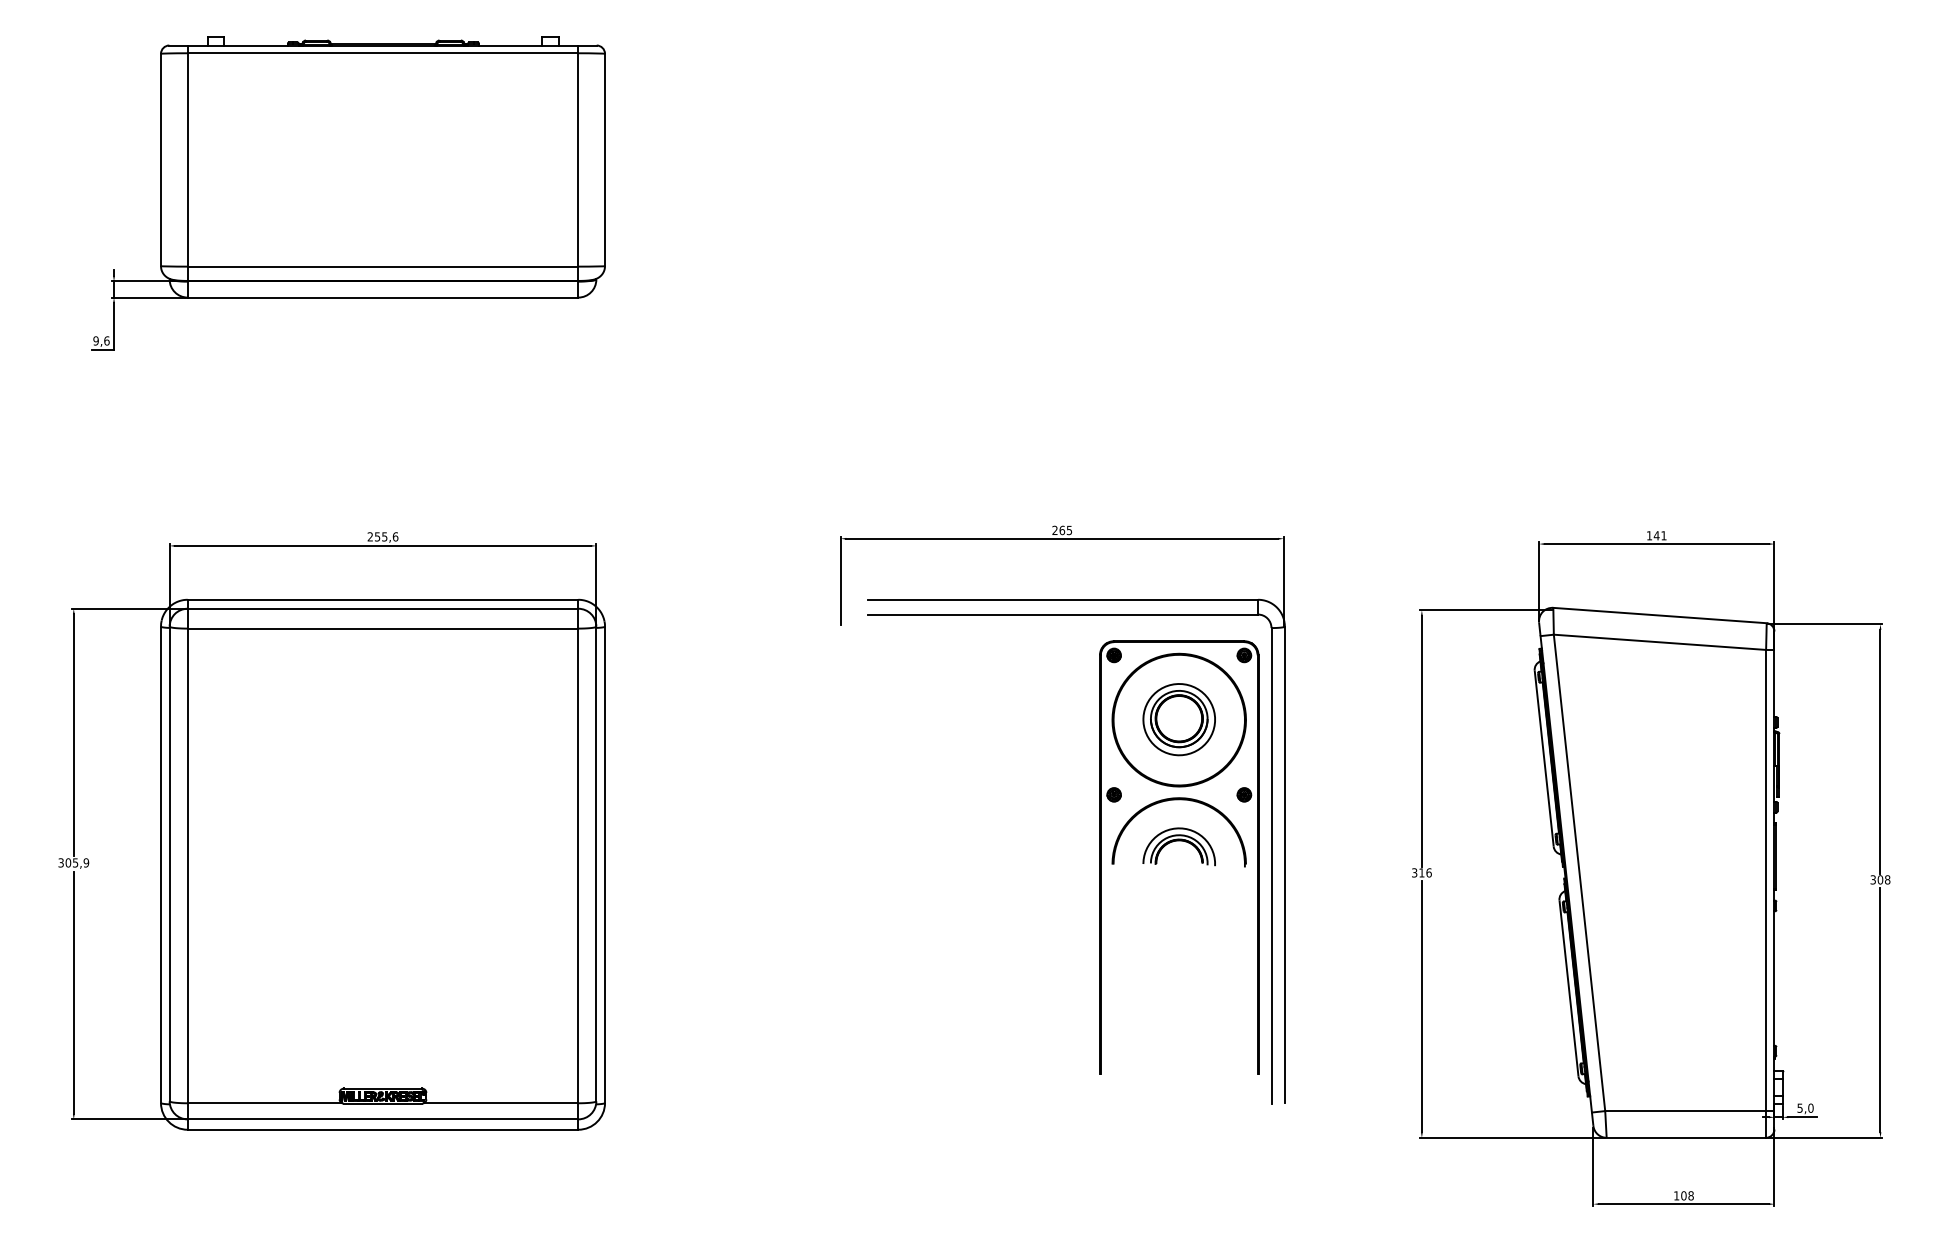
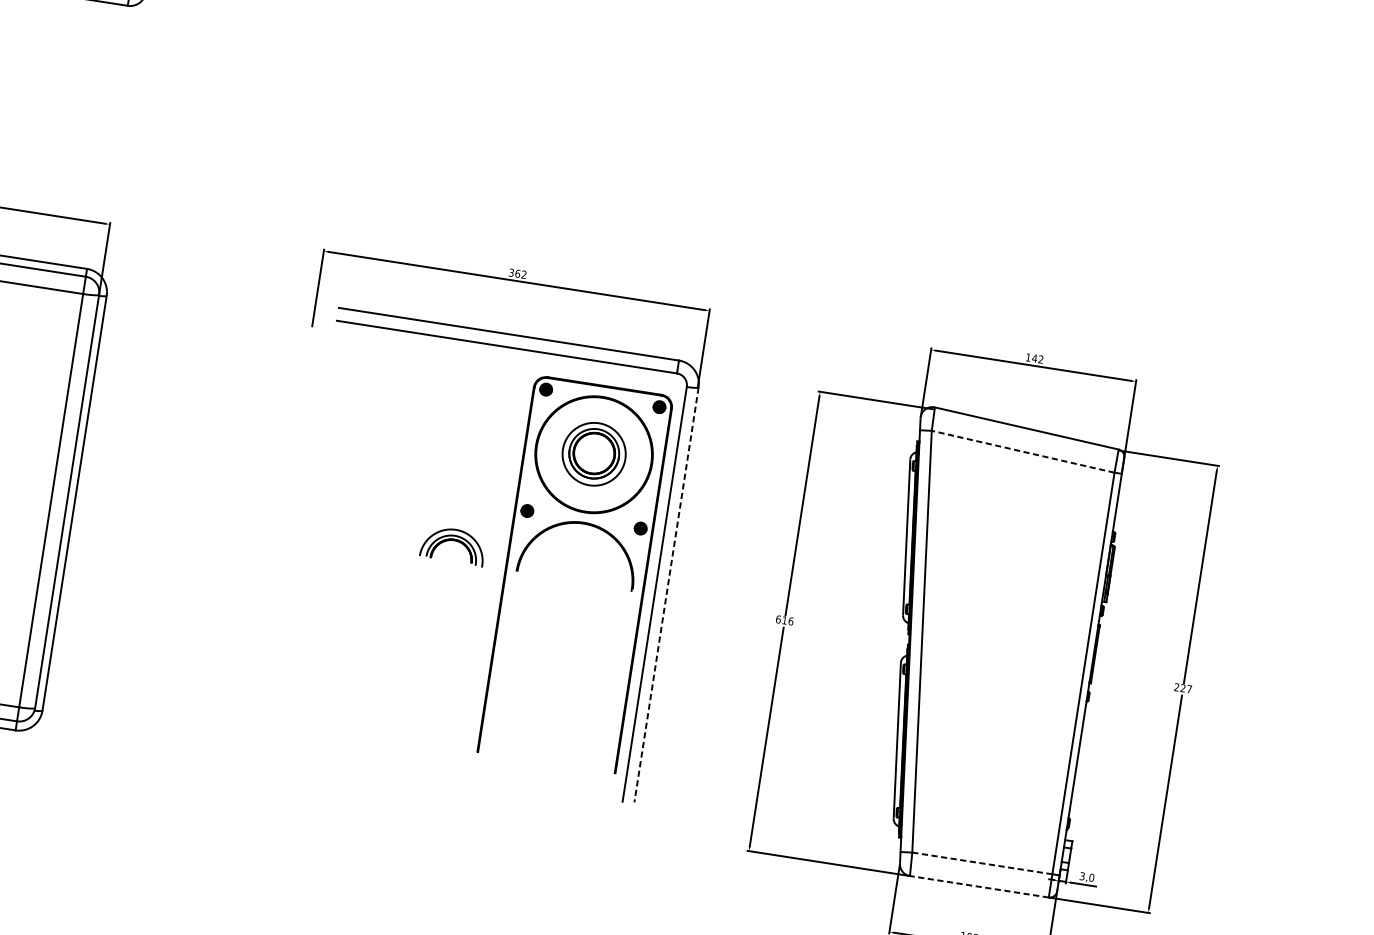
text: (1062, 530) -> (517, 273), 265 -> 362
text: (1663, 535) -> (1040, 359), 141 -> 142
line: (1659, 642) -> (1022, 451), solid -> dashed
part: (1178, 846) -> (452, 545), moved
line: (1284, 865) -> (666, 595), solid -> dashed
text: (1414, 872) -> (778, 619), 316 -> 616
text: (1880, 879) -> (1183, 688), 308 -> 227
text: (1799, 1107) -> (1081, 875), 5,0 -> 3,0
line: (1686, 1111) -> (983, 863), solid -> dashed
line: (1686, 1137) -> (979, 886), solid -> dashed

